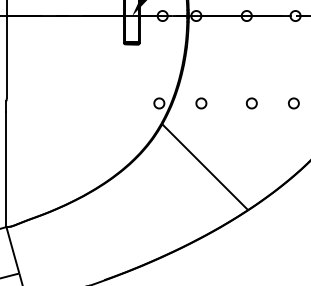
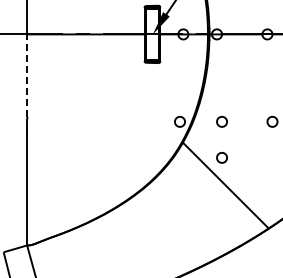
line: (6, 57) -> (27, 75), solid -> dashed
part: (201, 139) -> (222, 157), added

